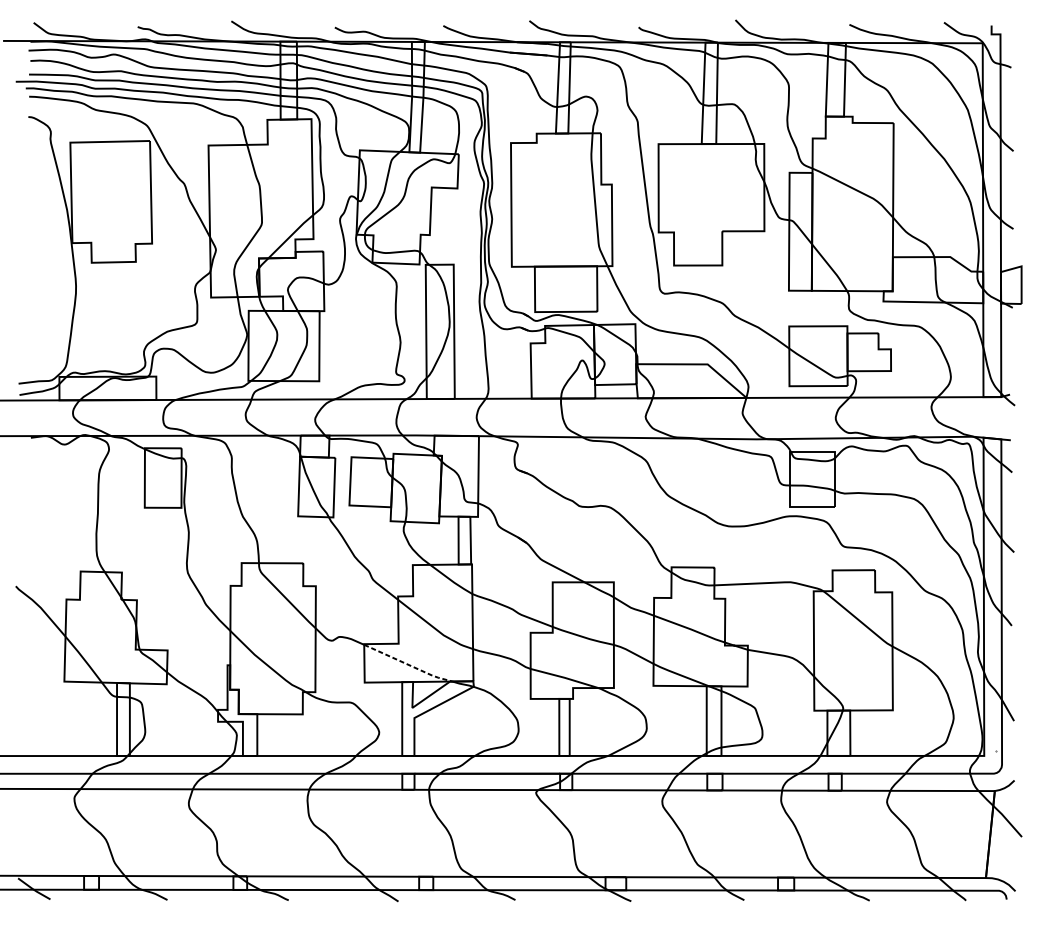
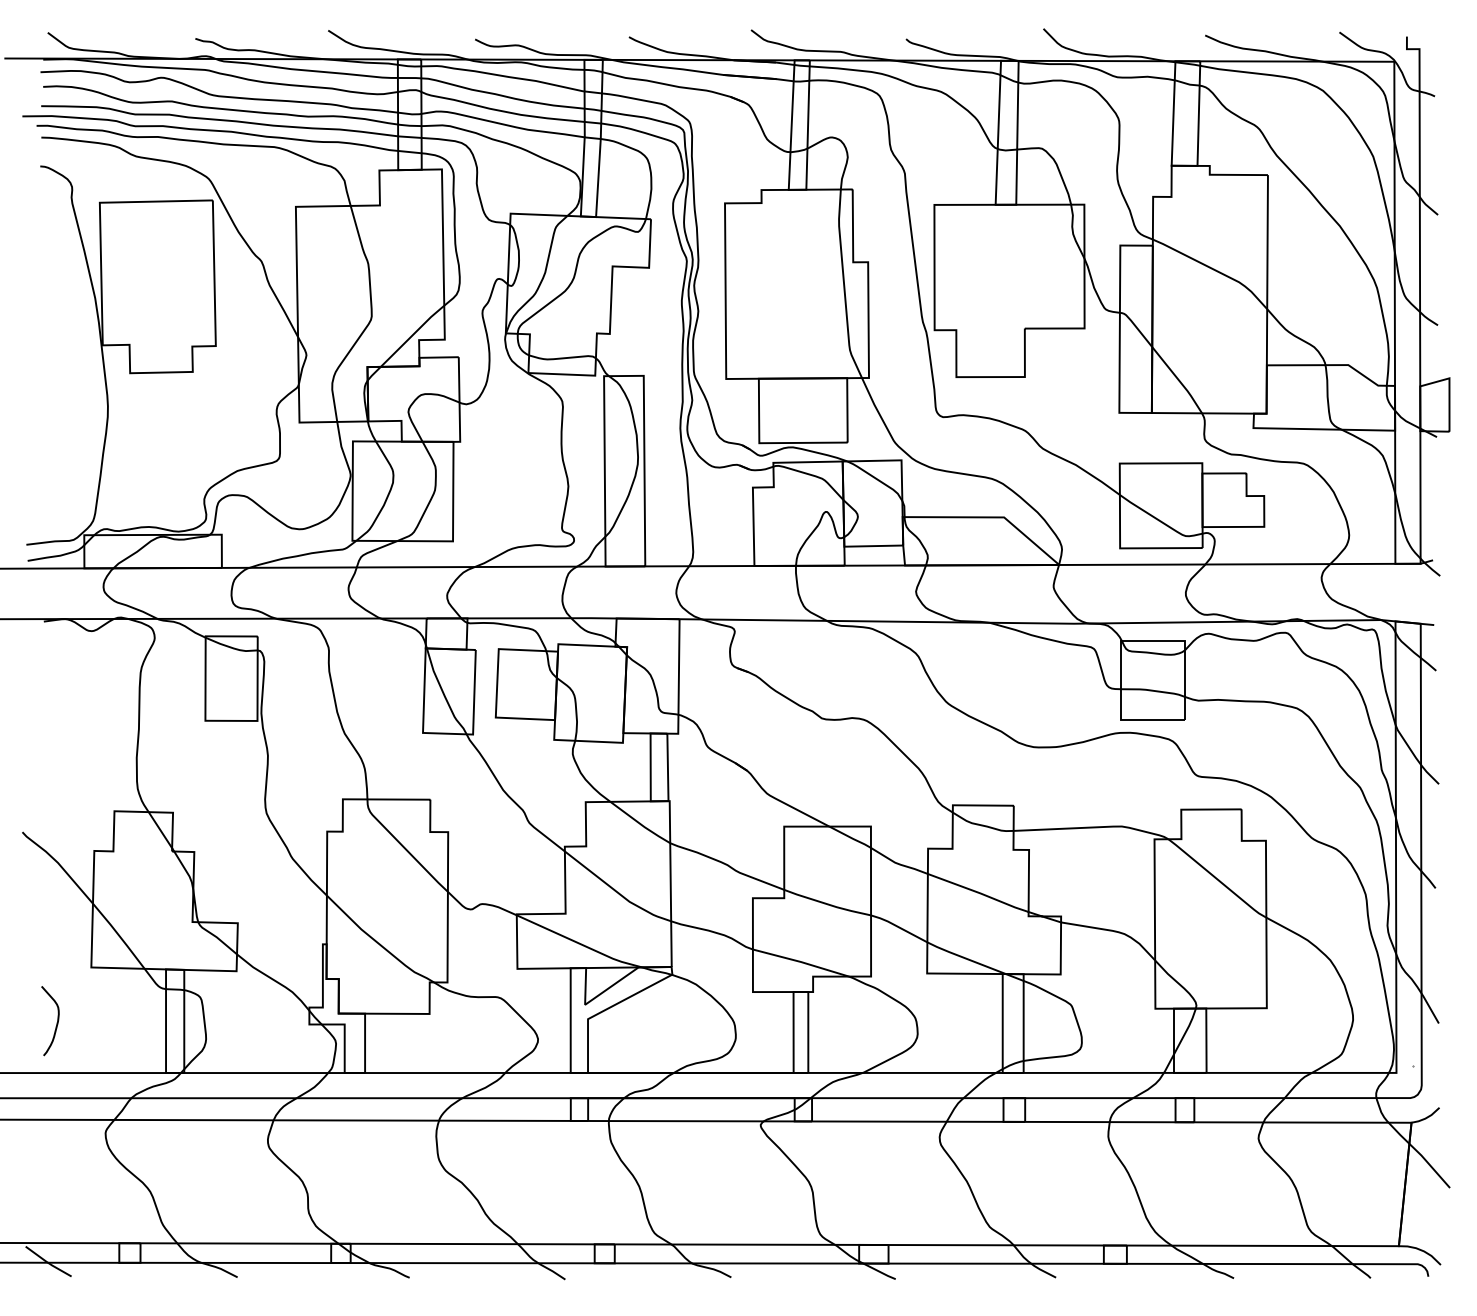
line: (409, 665) -> (580, 944), dashed -> solid
curve: (39, 720) -> (56, 1022), added

